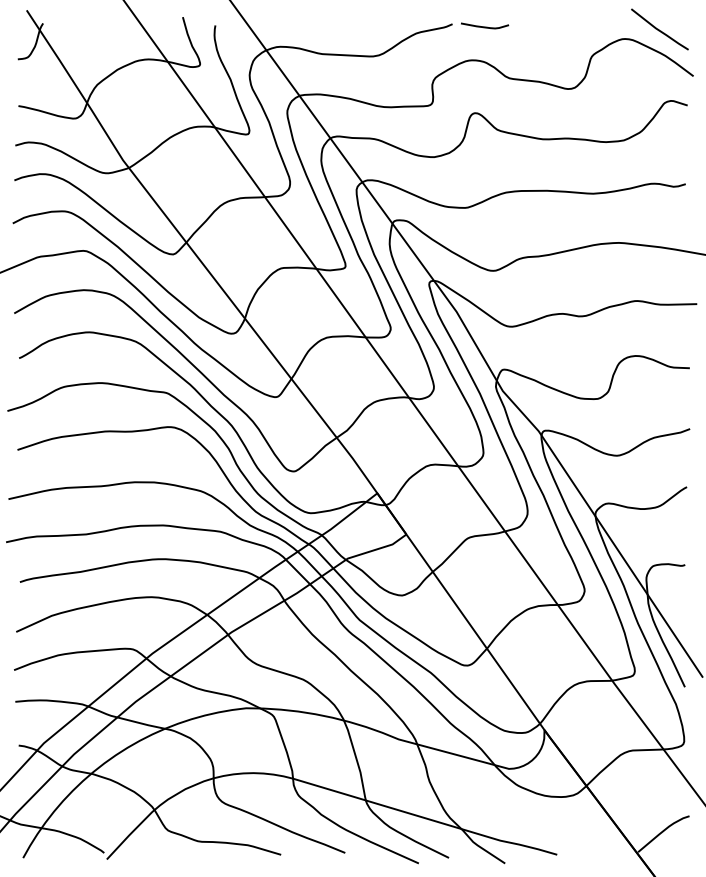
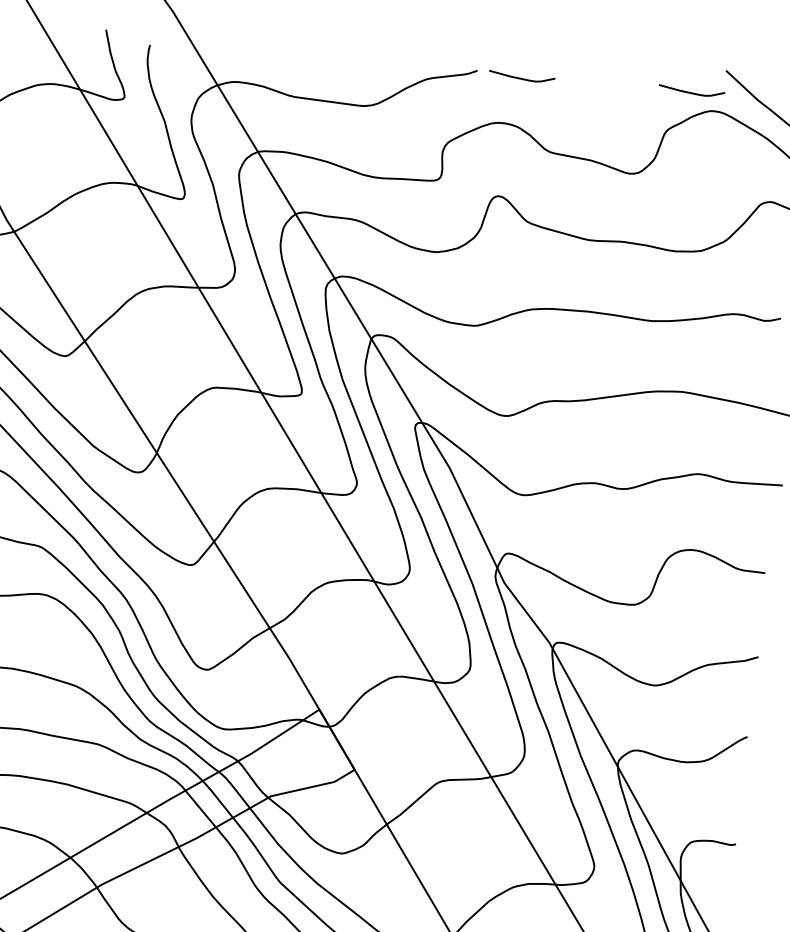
curve: (608, 26) -> (692, 92), added

